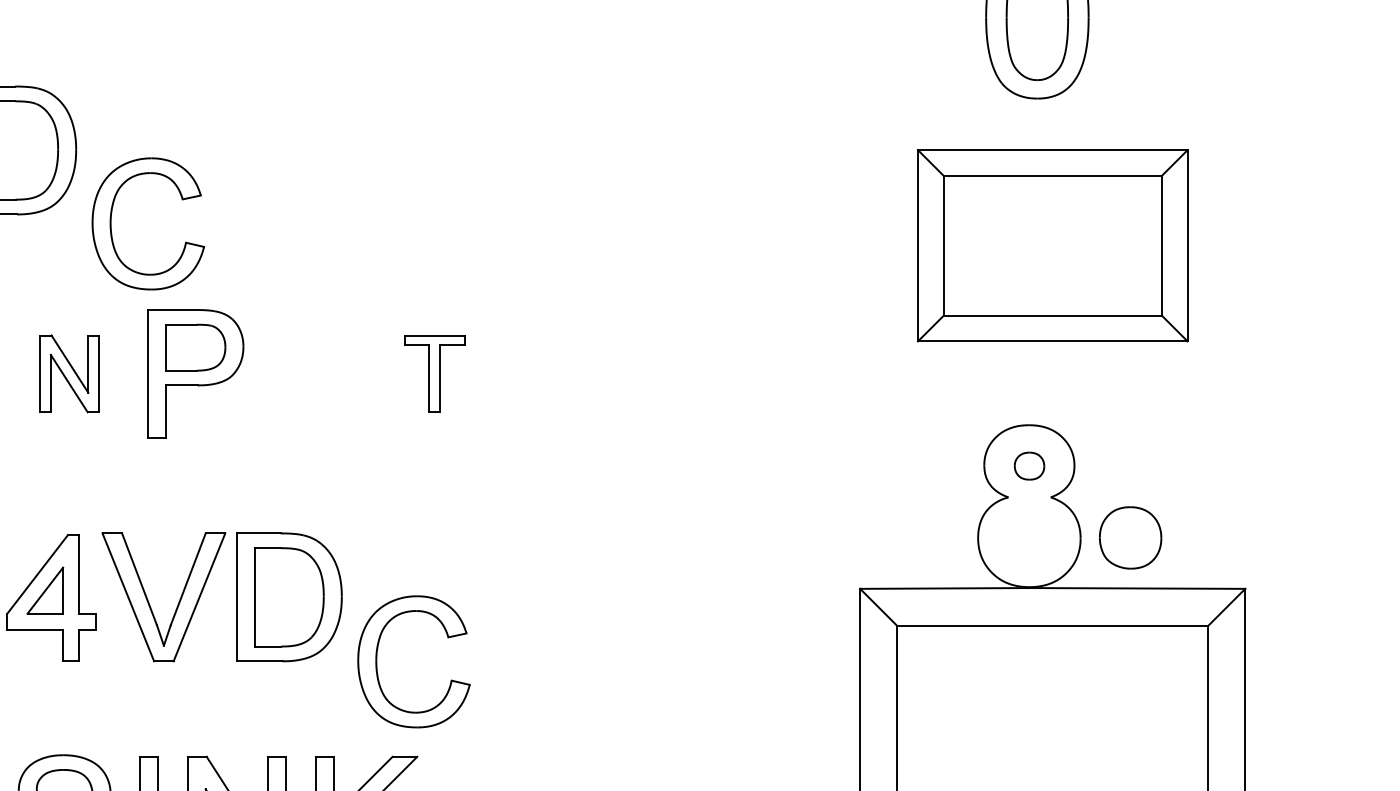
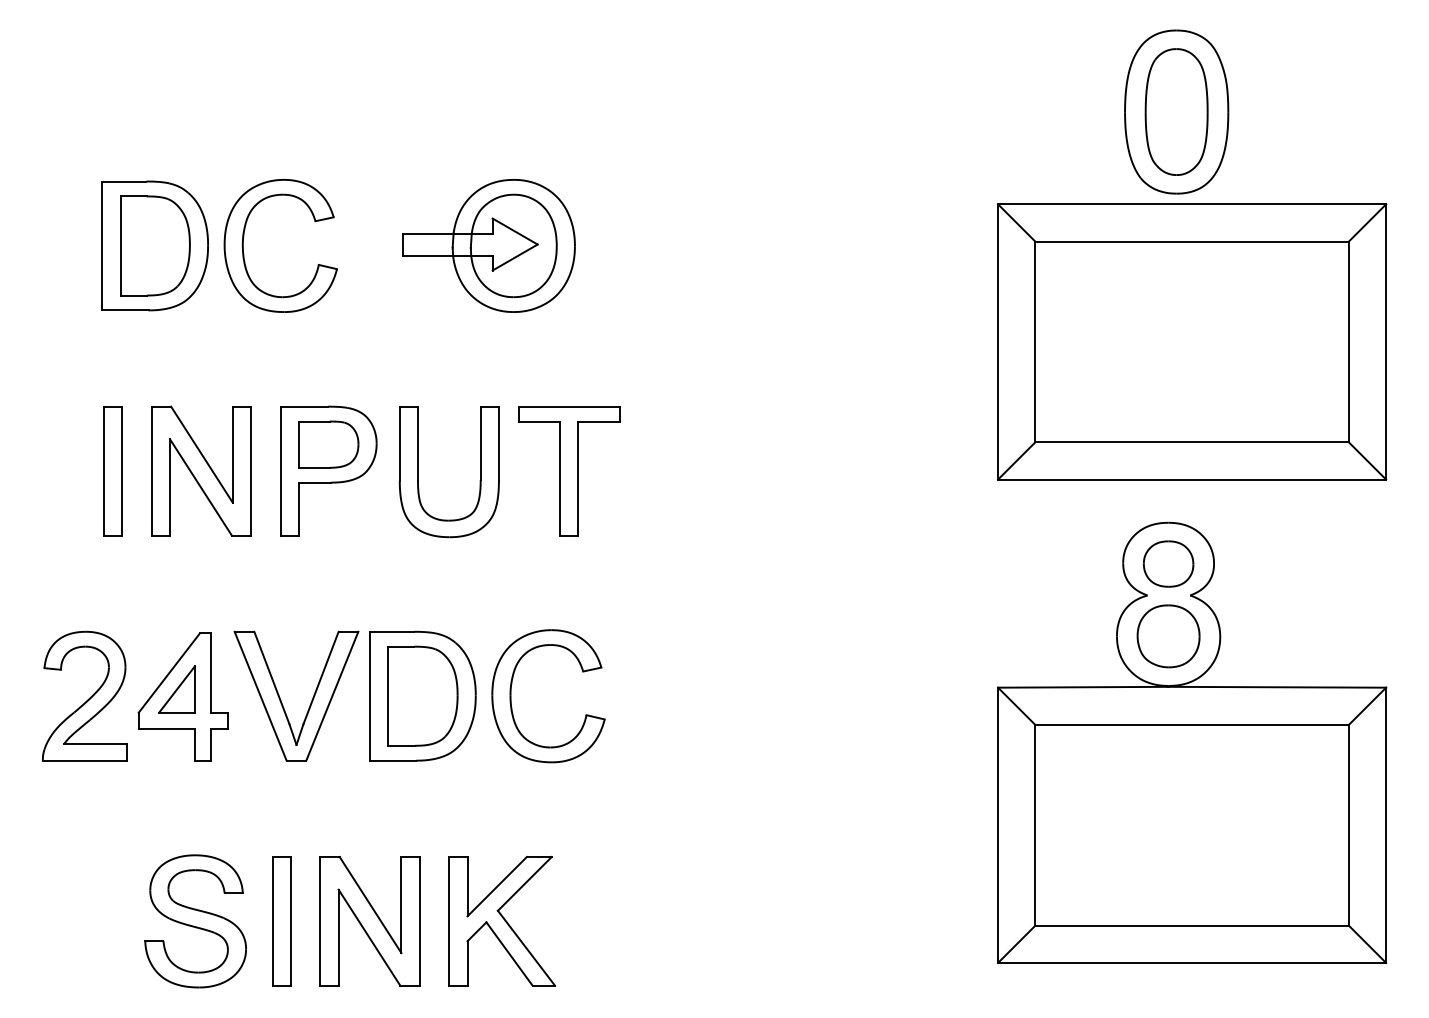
part: (354, 150) -> (488, 245), added
part: (112, 215) -> (244, 237), moved
part: (1053, 245) -> (1192, 341), size x1.43
part: (69, 373) -> (201, 470), size x1.67
part: (434, 374) -> (569, 471), size x1.67
part: (284, 375) -> (418, 472), added
part: (1029, 465) -> (1168, 563), size x1.67
part: (1130, 538) -> (1168, 636), moved
part: (377, 662) -> (511, 696), moved

